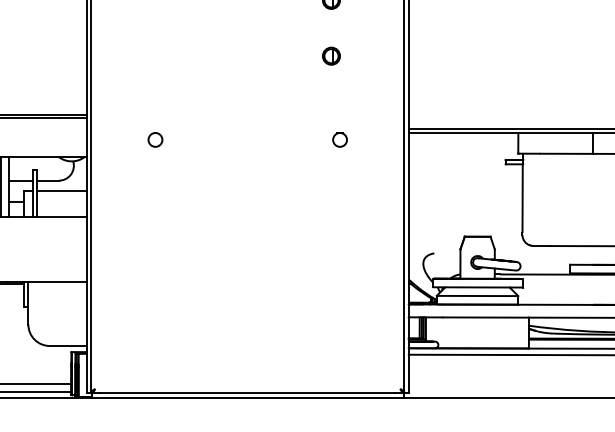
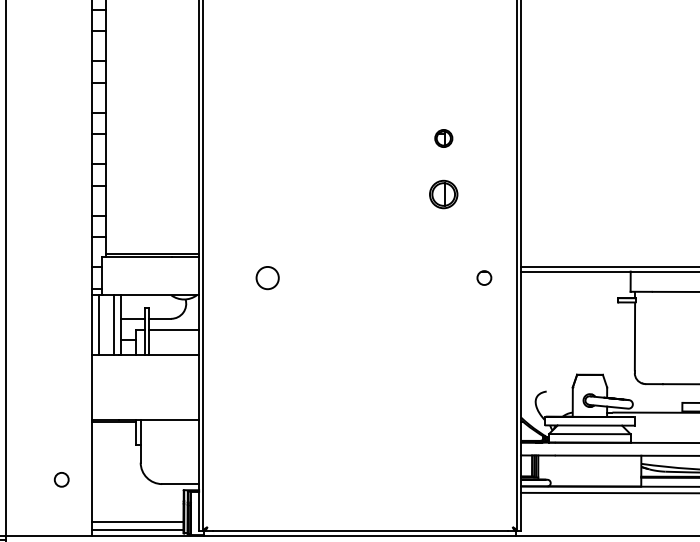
part: (331, 55) -> (443, 193), size x1.6
circle: (155, 139) -> (267, 277), size x1.6
part: (340, 139) -> (484, 277), moved

